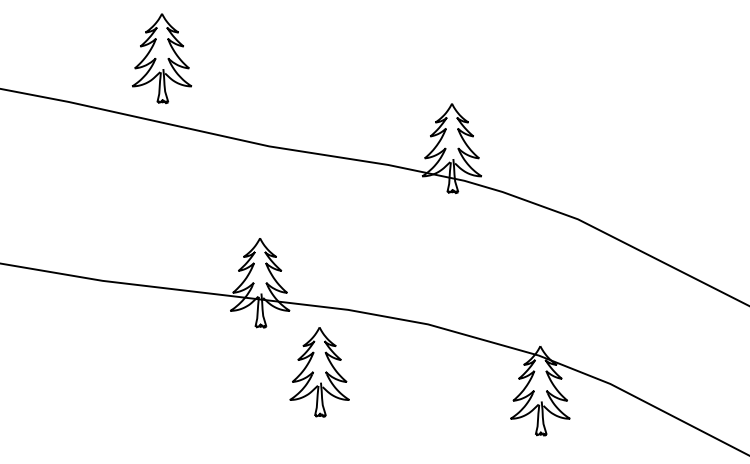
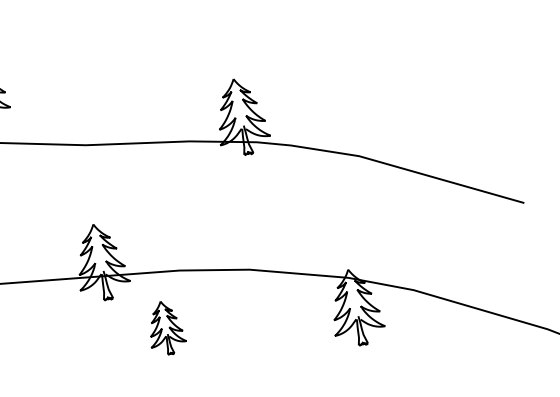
part: (319, 372) -> (165, 328), size x0.7

